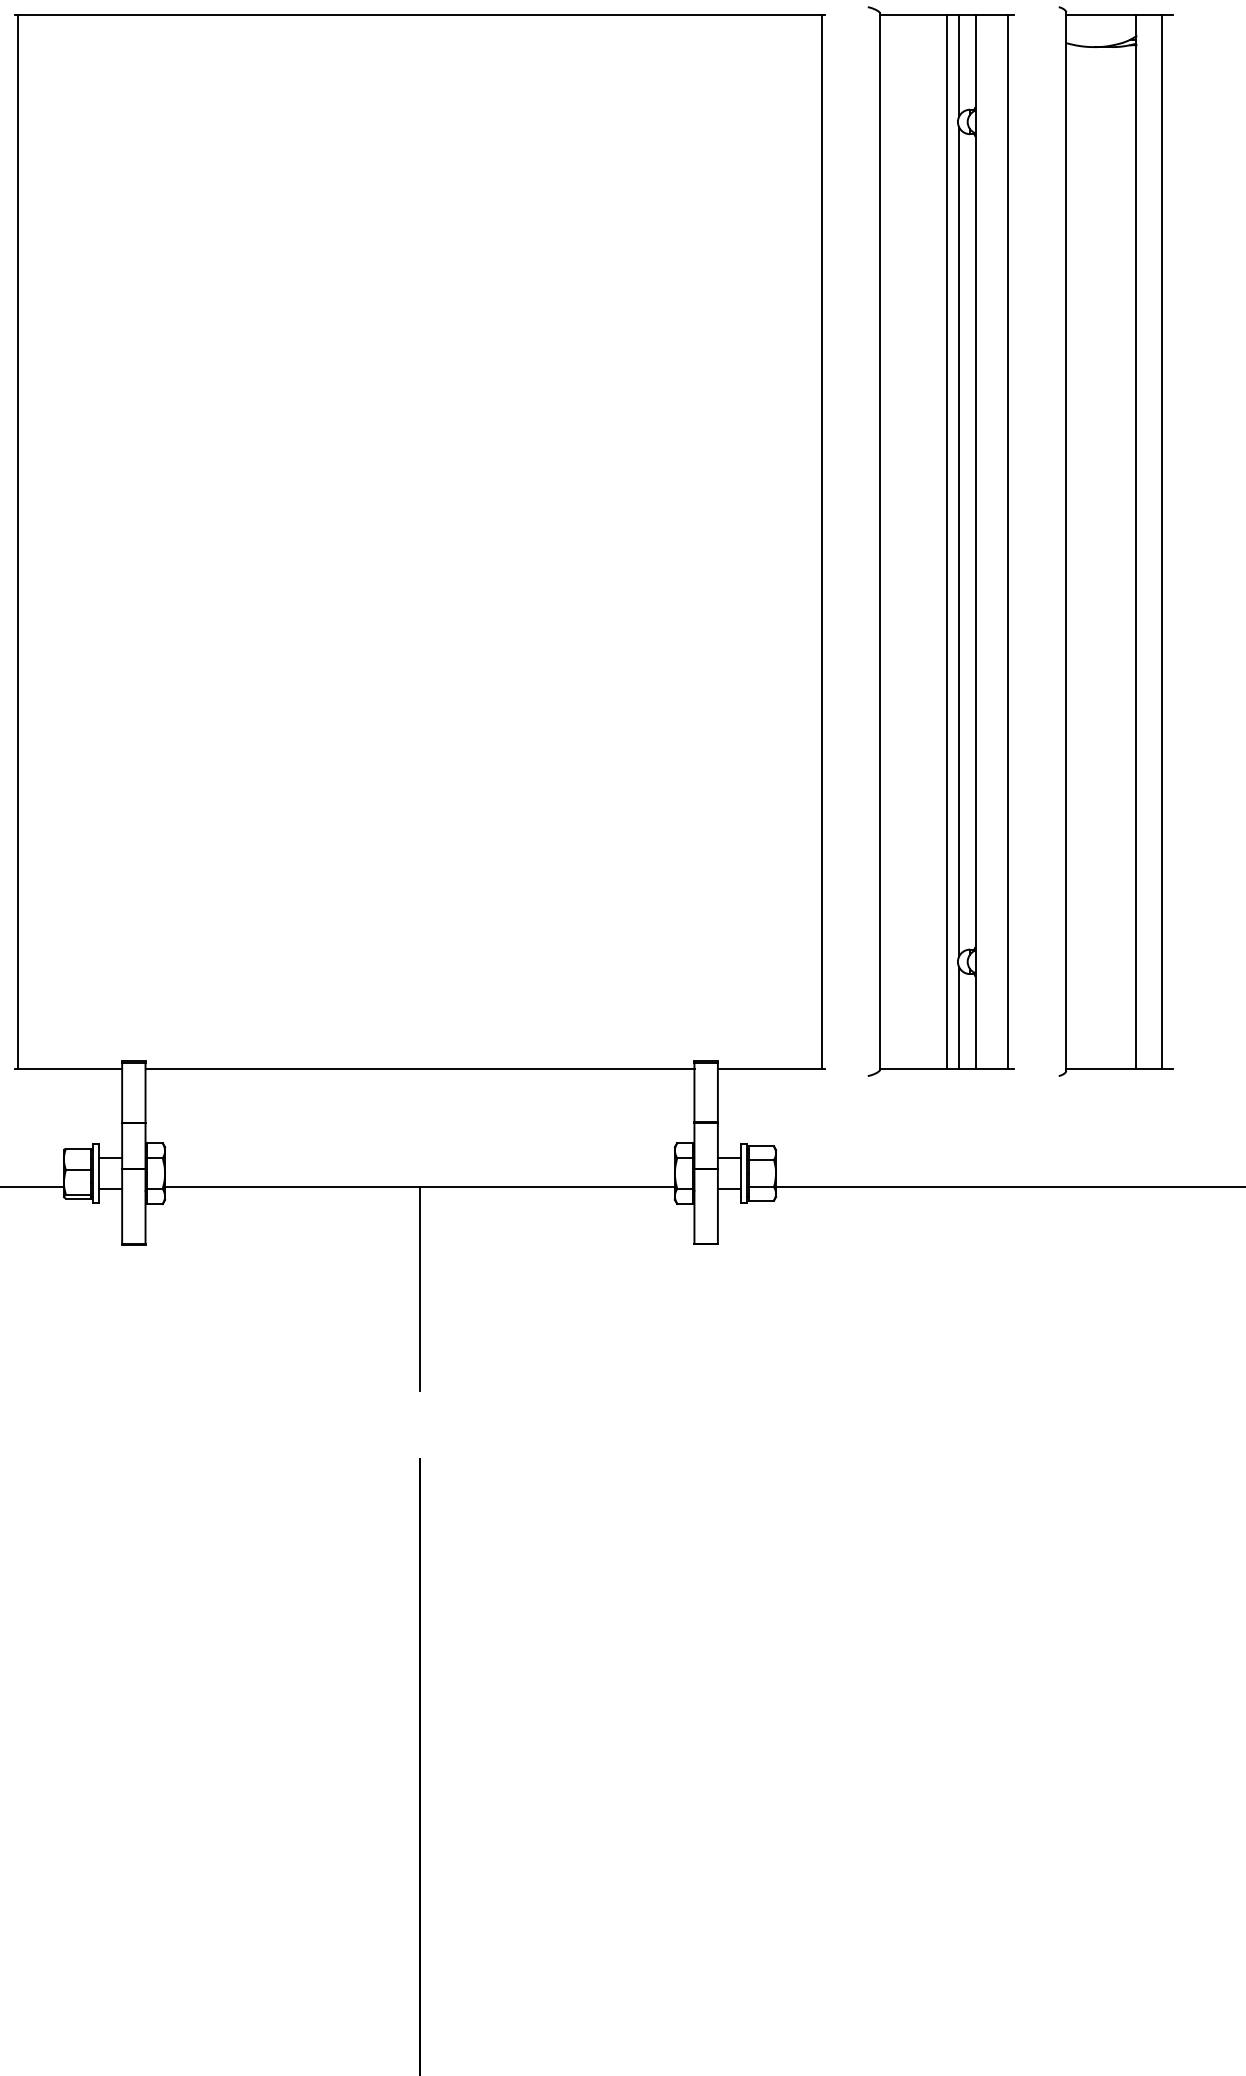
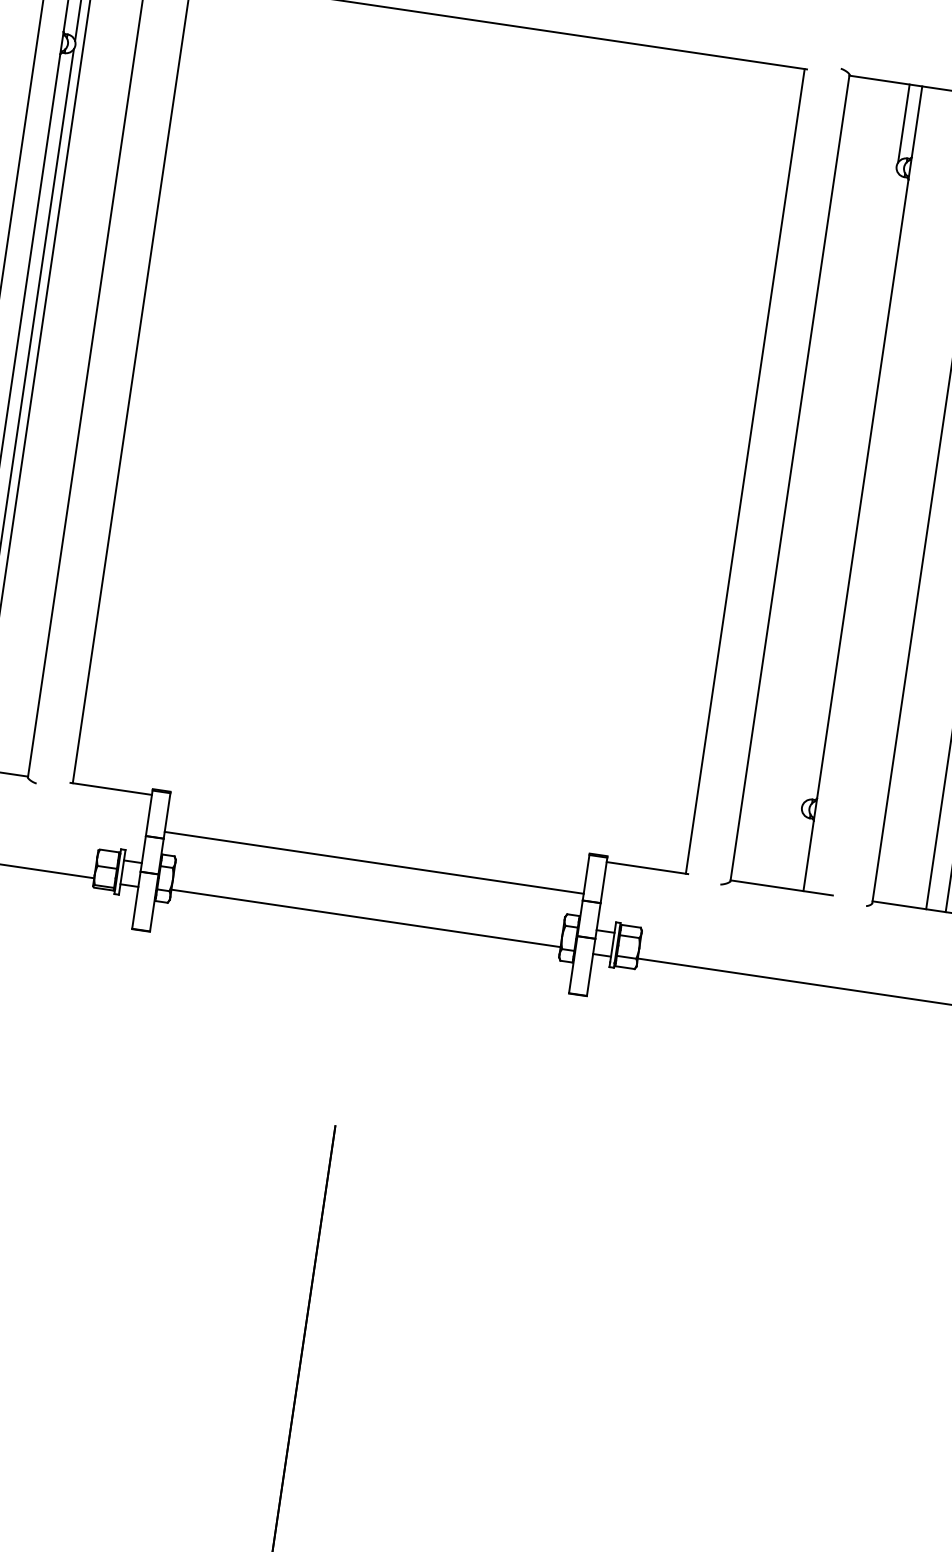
line: (947, 541) -> (841, 485), removed
line: (959, 541) -> (850, 486), removed
line: (1007, 541) -> (887, 492), removed
line: (959, 1017) -> (796, 850), removed
line: (419, 1068) -> (373, 862), moved
line: (420, 1288) -> (354, 996), removed

